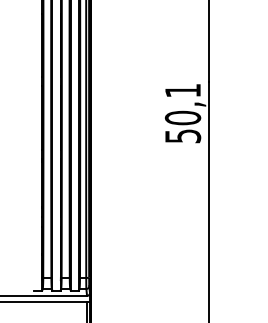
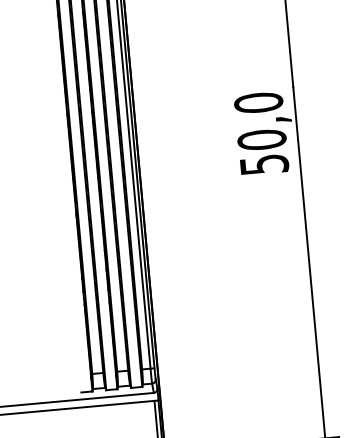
text: (182, 90) -> (257, 102), 50,1 -> 50,0

